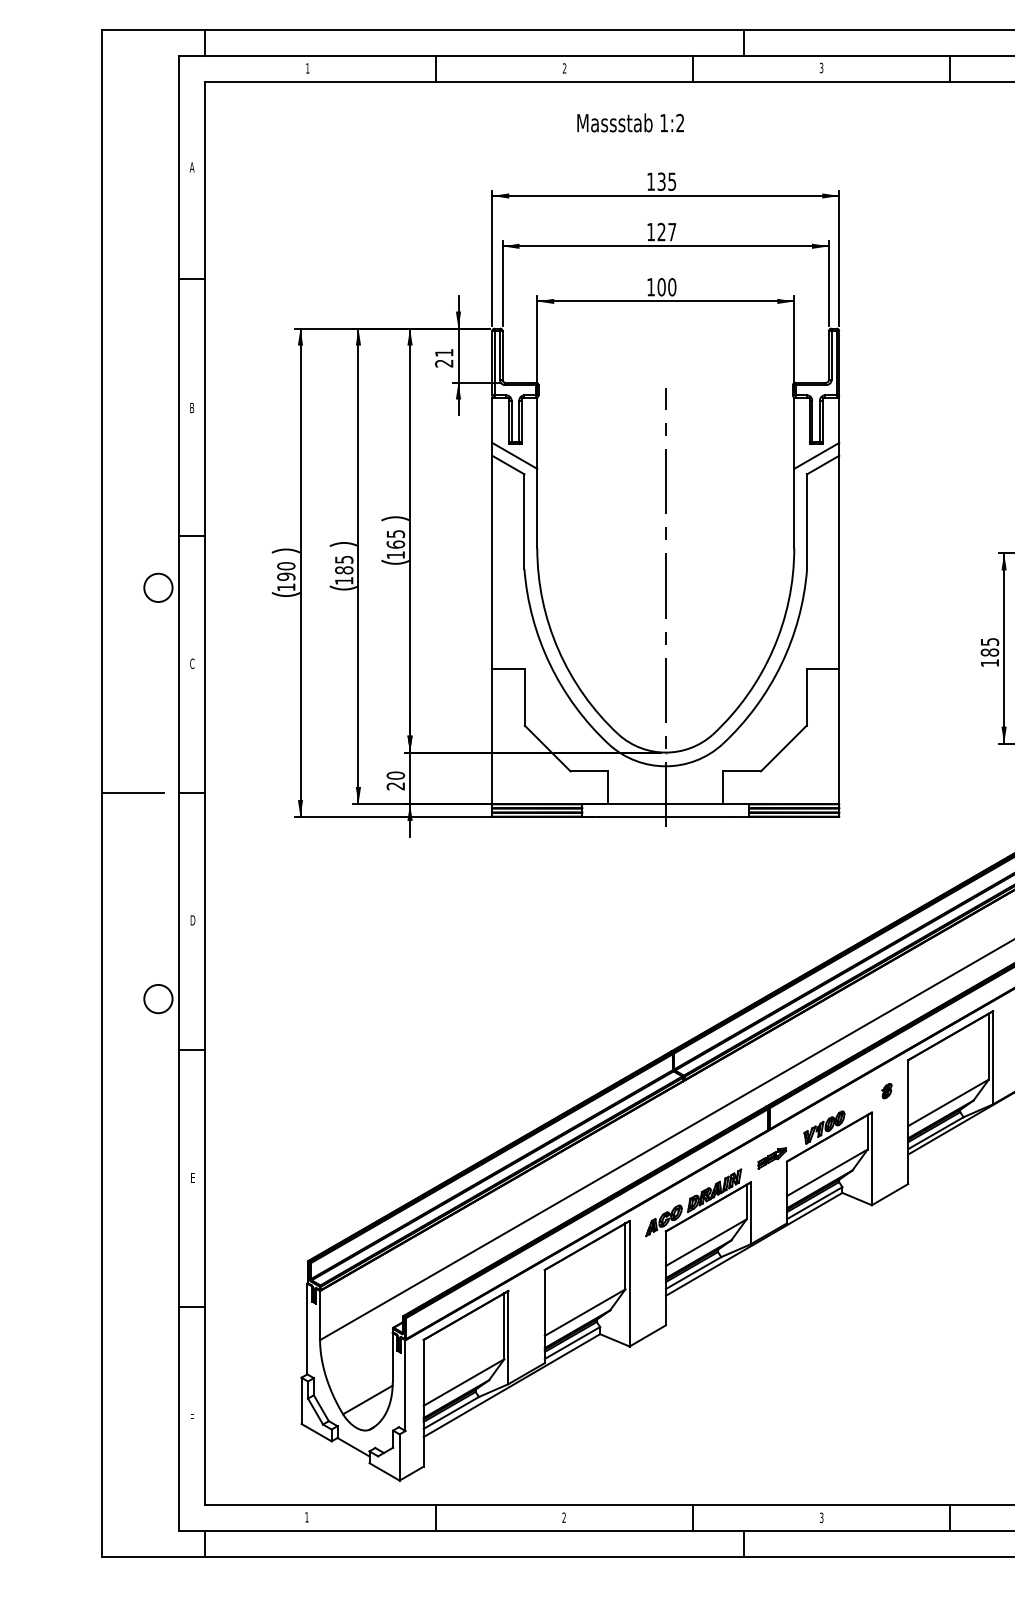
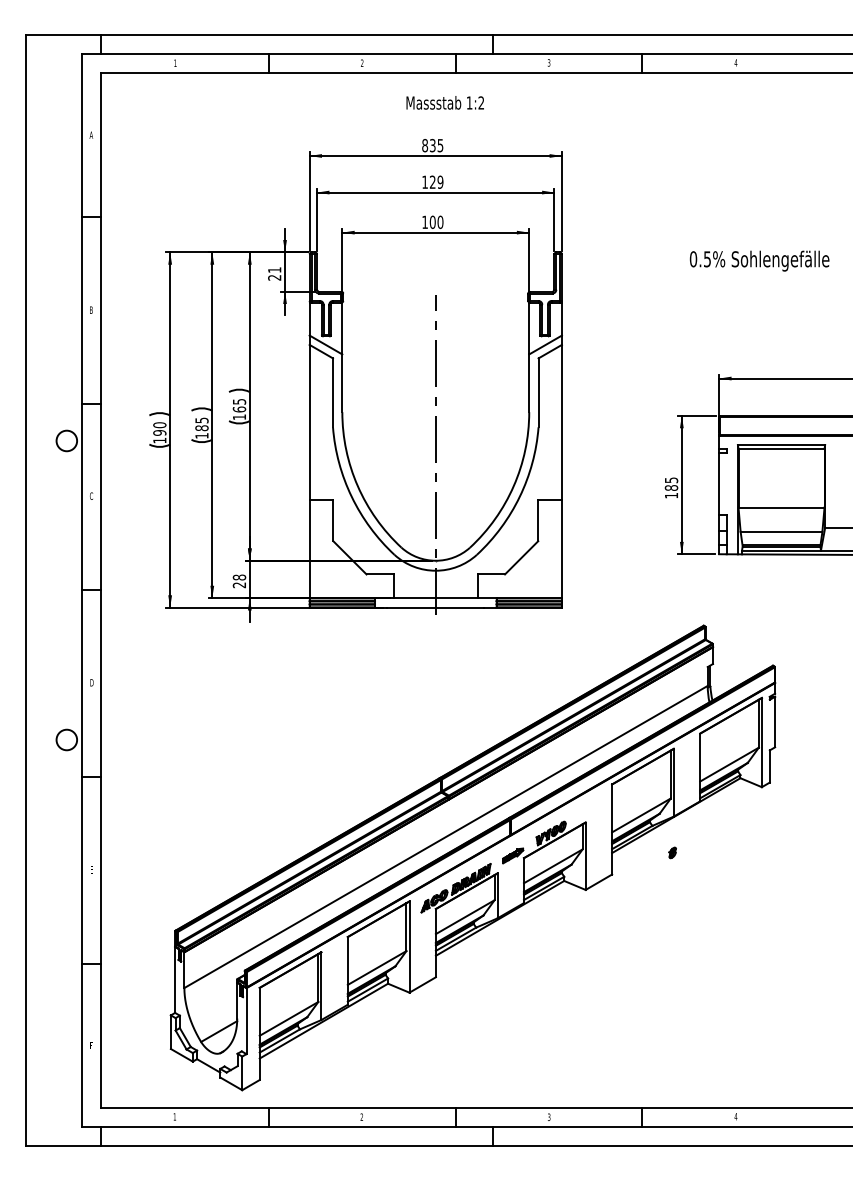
text: (629, 122) -> (444, 102), moved
text: (651, 181) -> (425, 145), 135 -> 835
text: (672, 231) -> (440, 181), 127 -> 129
text: (395, 775) -> (239, 577), 20 -> 28
line: (131, 793) -> (47, 590), removed
part: (886, 1090) -> (672, 852), moved

